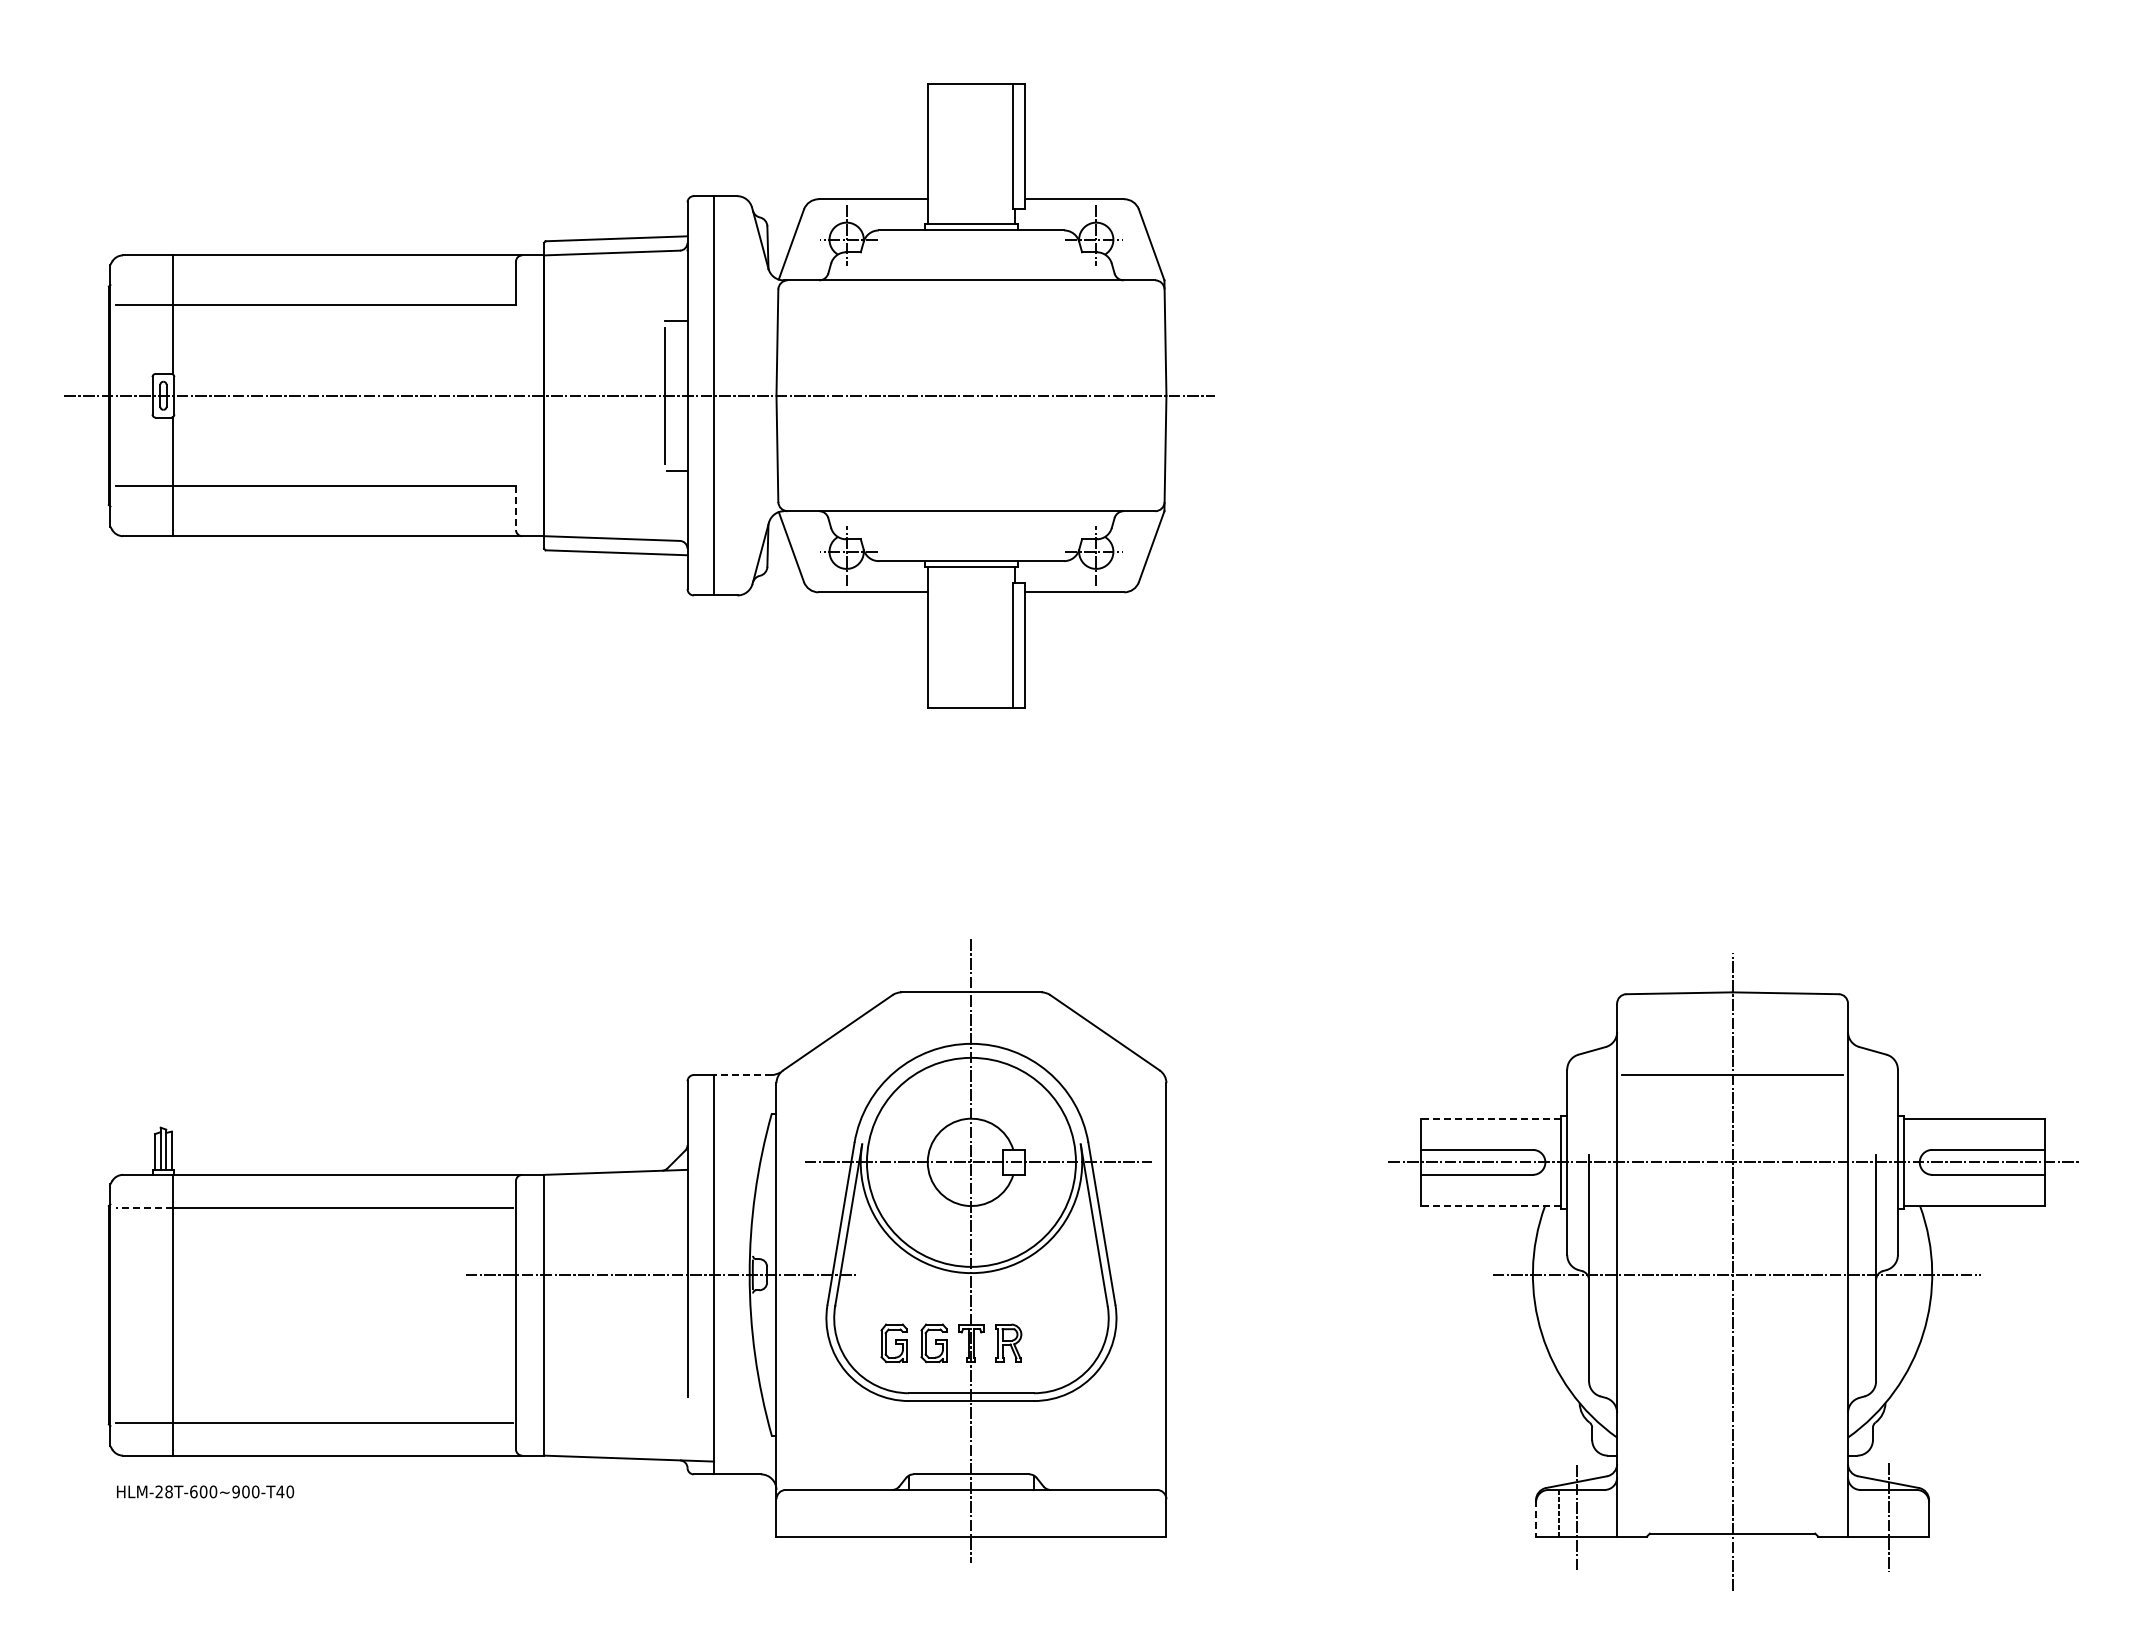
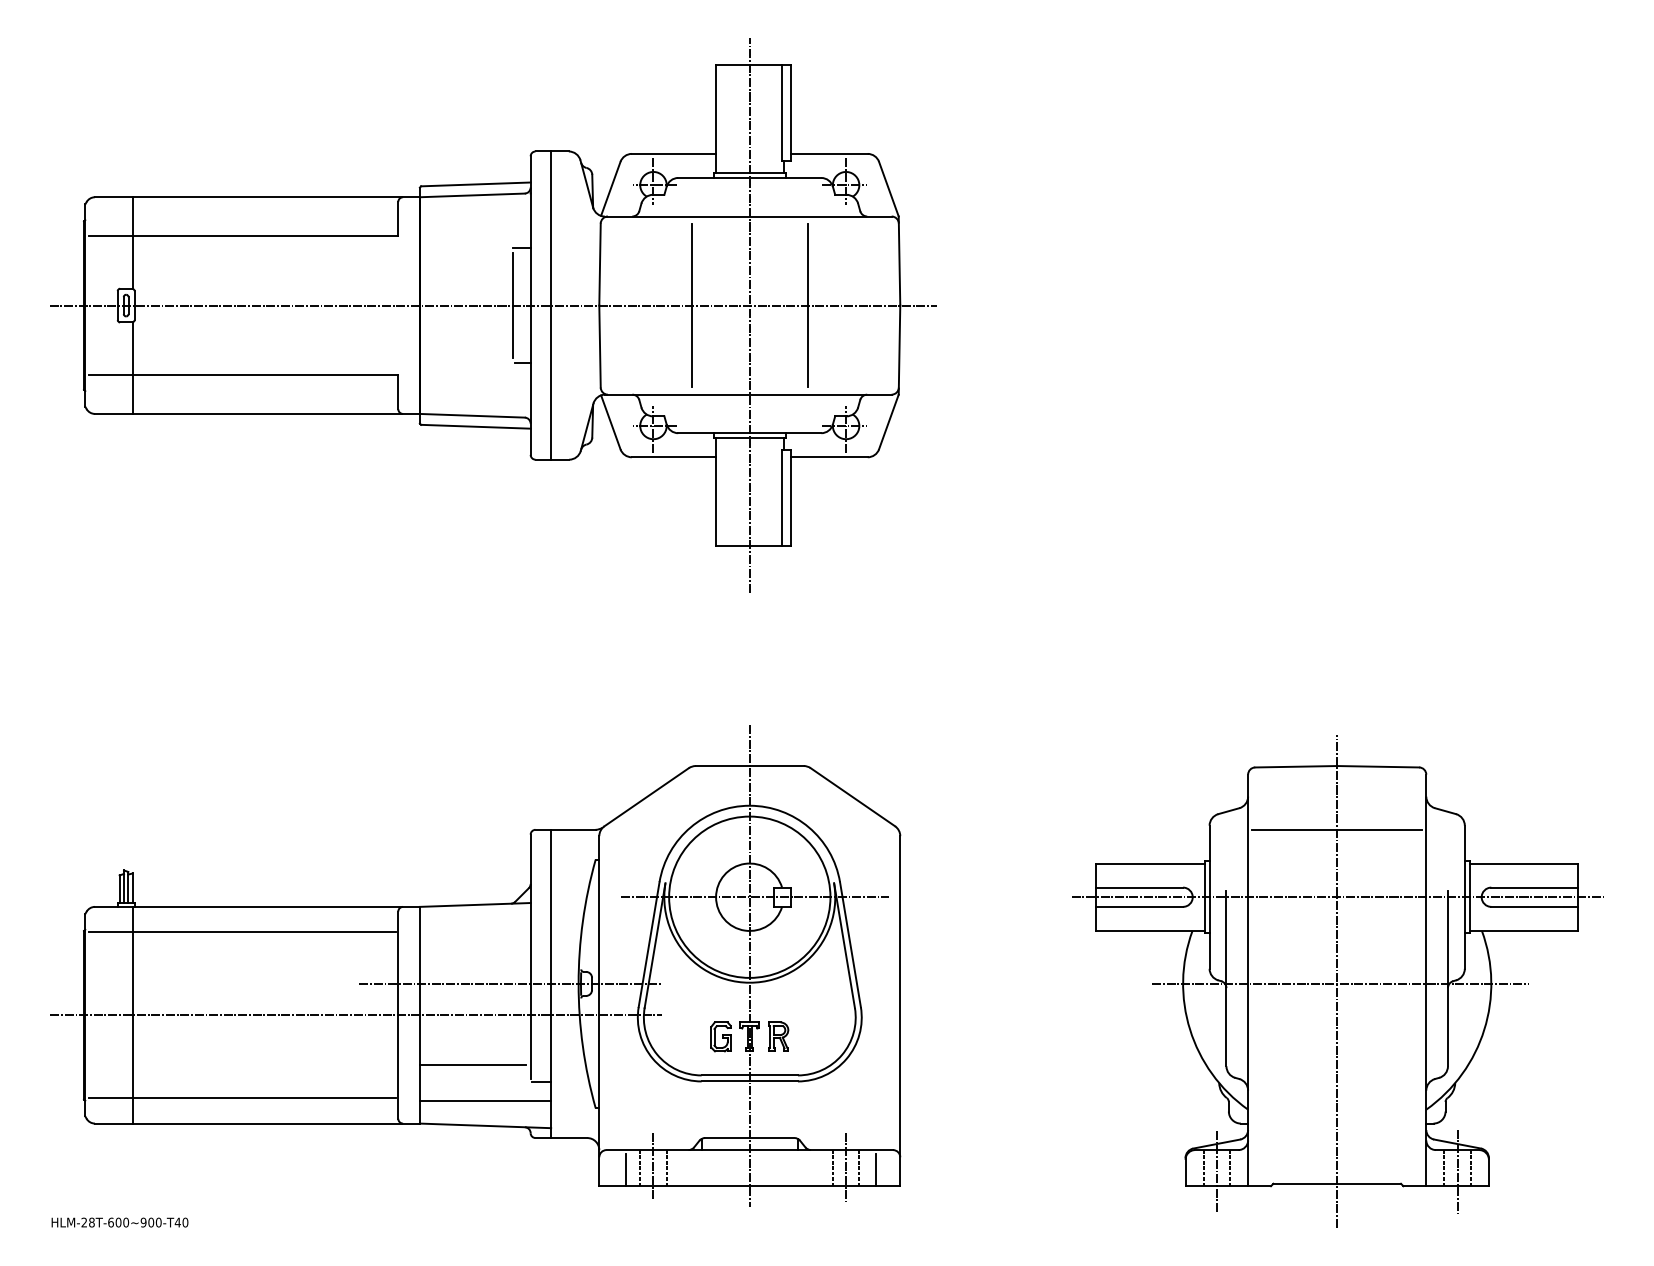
line: (896, 395) -> (691, 305), added
line: (1046, 395) -> (807, 305), added
line: (971, 408) -> (749, 315), added
line: (515, 508) -> (397, 392), dashed -> solid
line: (742, 1075) -> (573, 830), dashed -> solid
line: (1490, 1118) -> (1150, 863), dashed -> solid
line: (1490, 1206) -> (1150, 931), dashed -> solid
line: (143, 1207) -> (110, 932), dashed -> solid
line: (461, 1315) -> (356, 1015), added
part: (893, 1343) -> (689, 1037), removed
line: (612, 1379) -> (472, 1064), added
line: (701, 1401) -> (541, 1081), added
line: (629, 1426) -> (485, 1101), added
text: (205, 1491) -> (120, 1222), moved
line: (846, 1510) -> (653, 1165), added
line: (829, 1512) -> (640, 1167), added
line: (863, 1512) -> (666, 1167), added
line: (1079, 1512) -> (833, 1167), added
line: (1096, 1512) -> (846, 1167), added
line: (1113, 1512) -> (859, 1167), added
line: (1593, 1512) -> (1229, 1167), added
line: (1871, 1512) -> (1444, 1167), added
line: (1905, 1512) -> (1470, 1167), added
line: (810, 1515) -> (625, 1169), added
line: (1135, 1515) -> (876, 1169), added
line: (1536, 1519) -> (1185, 1172), dashed -> solid

